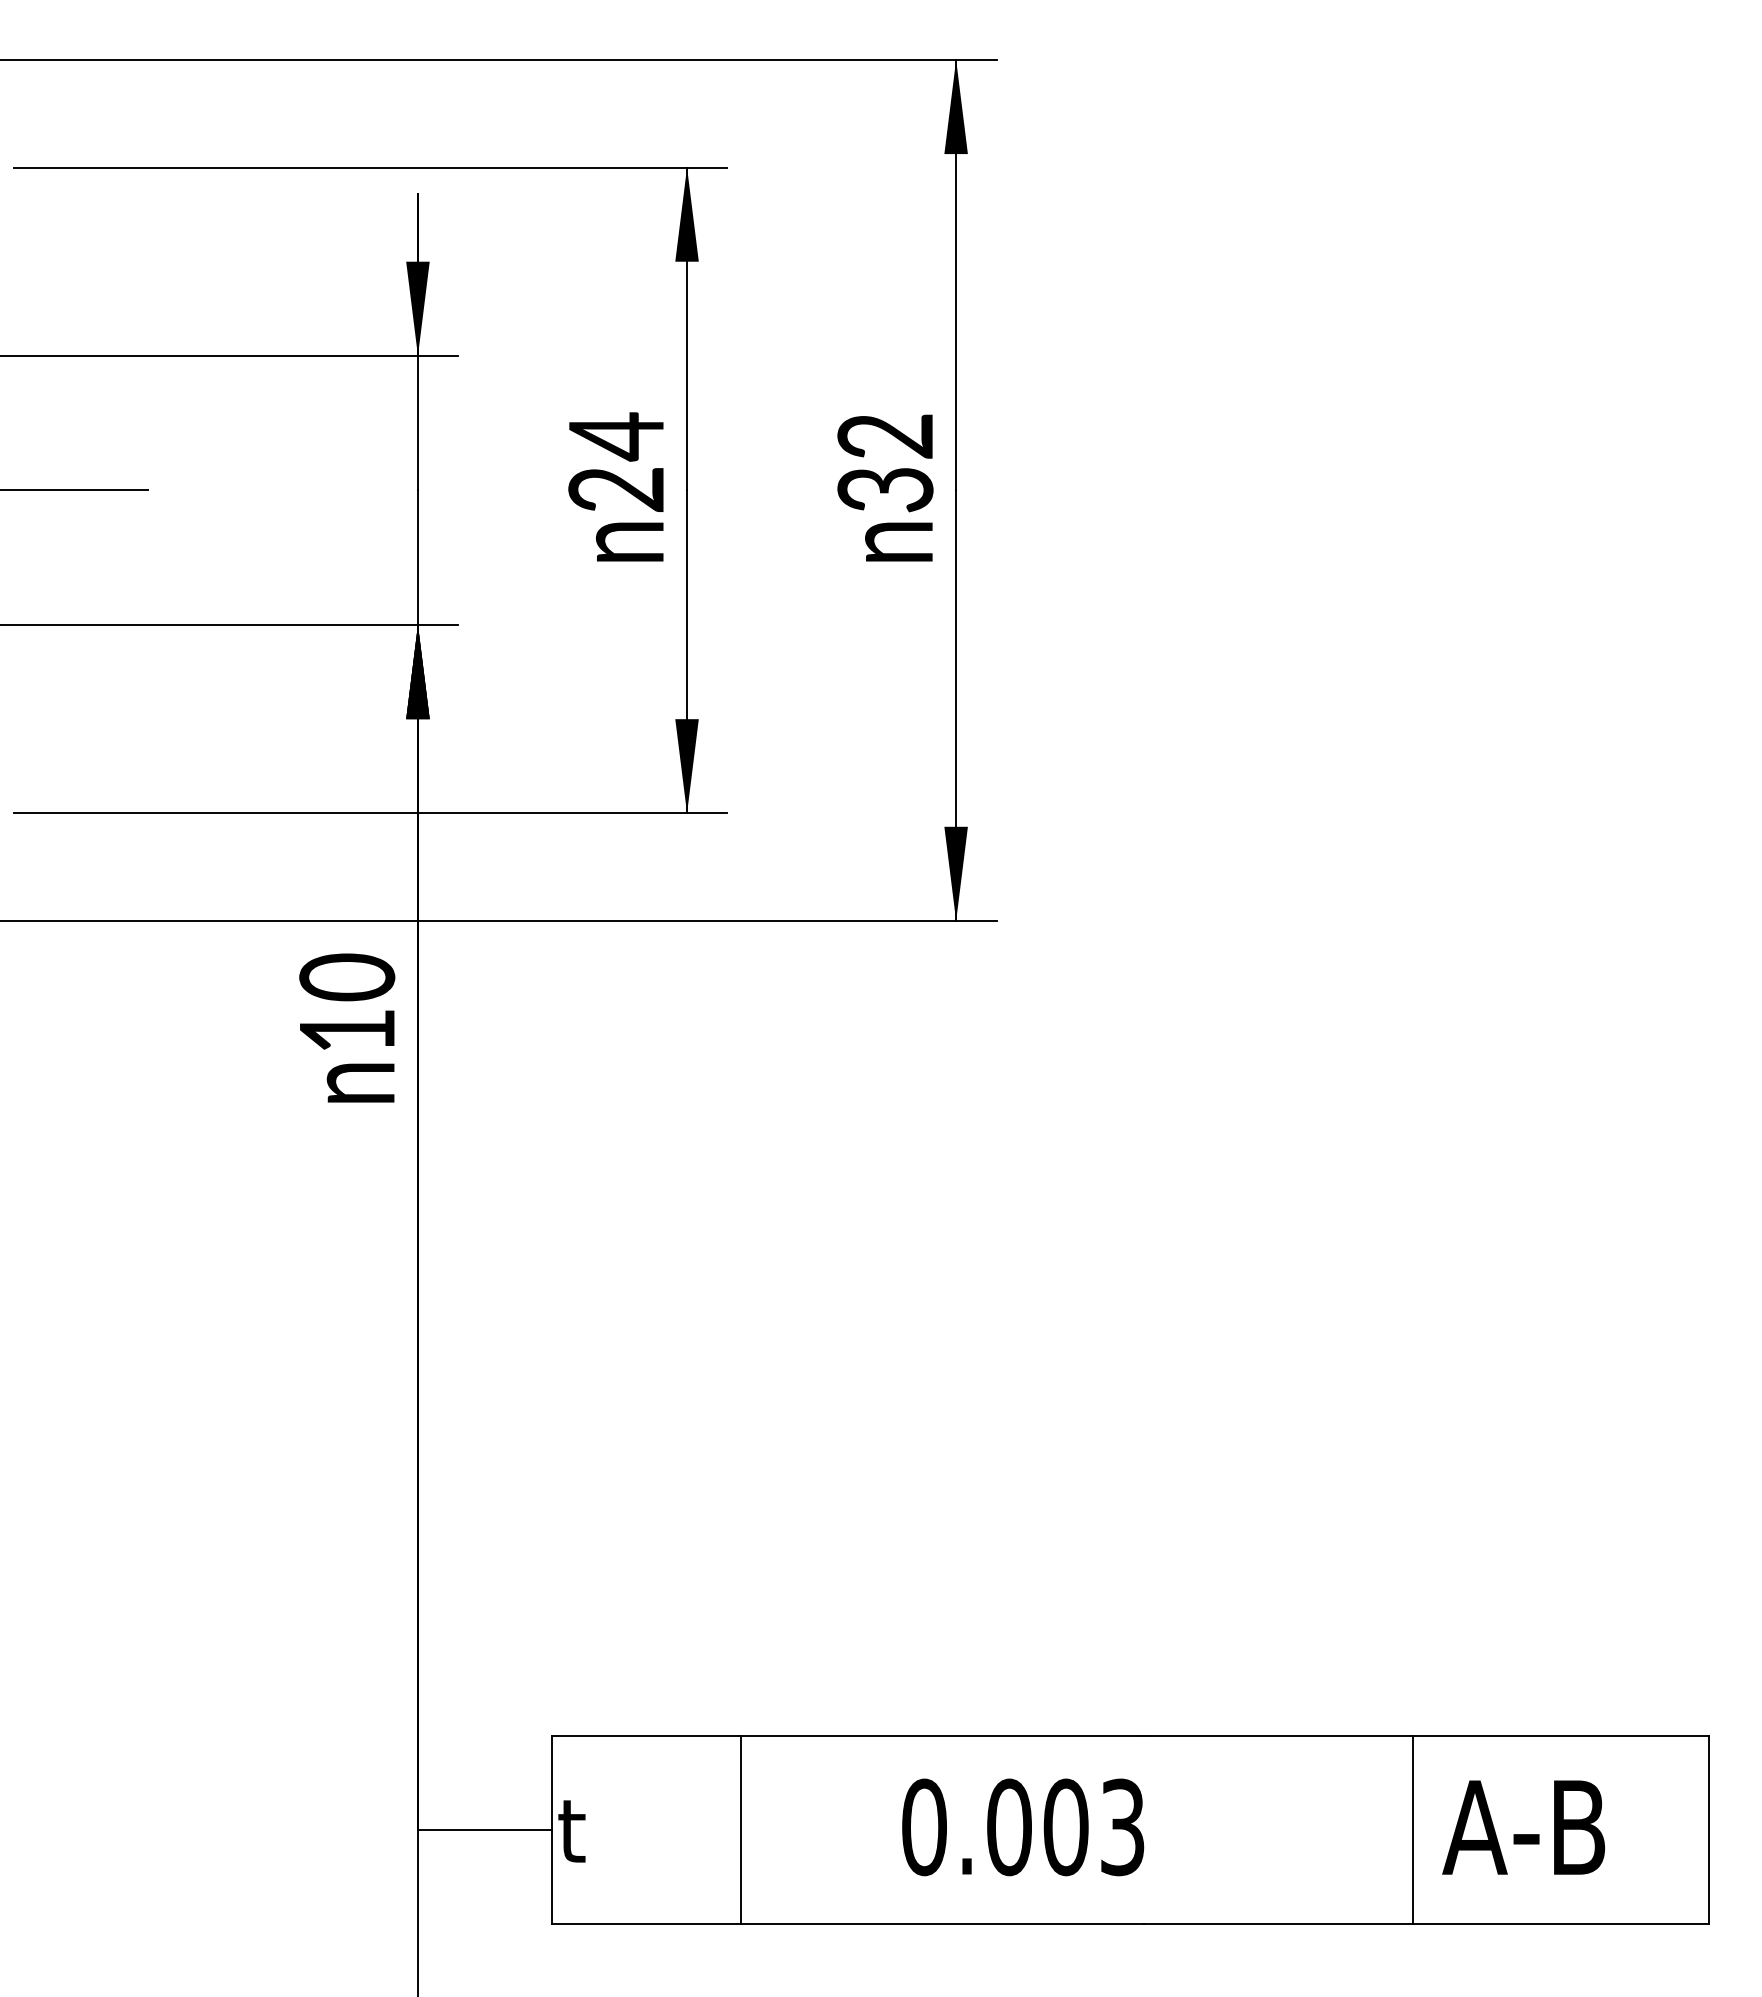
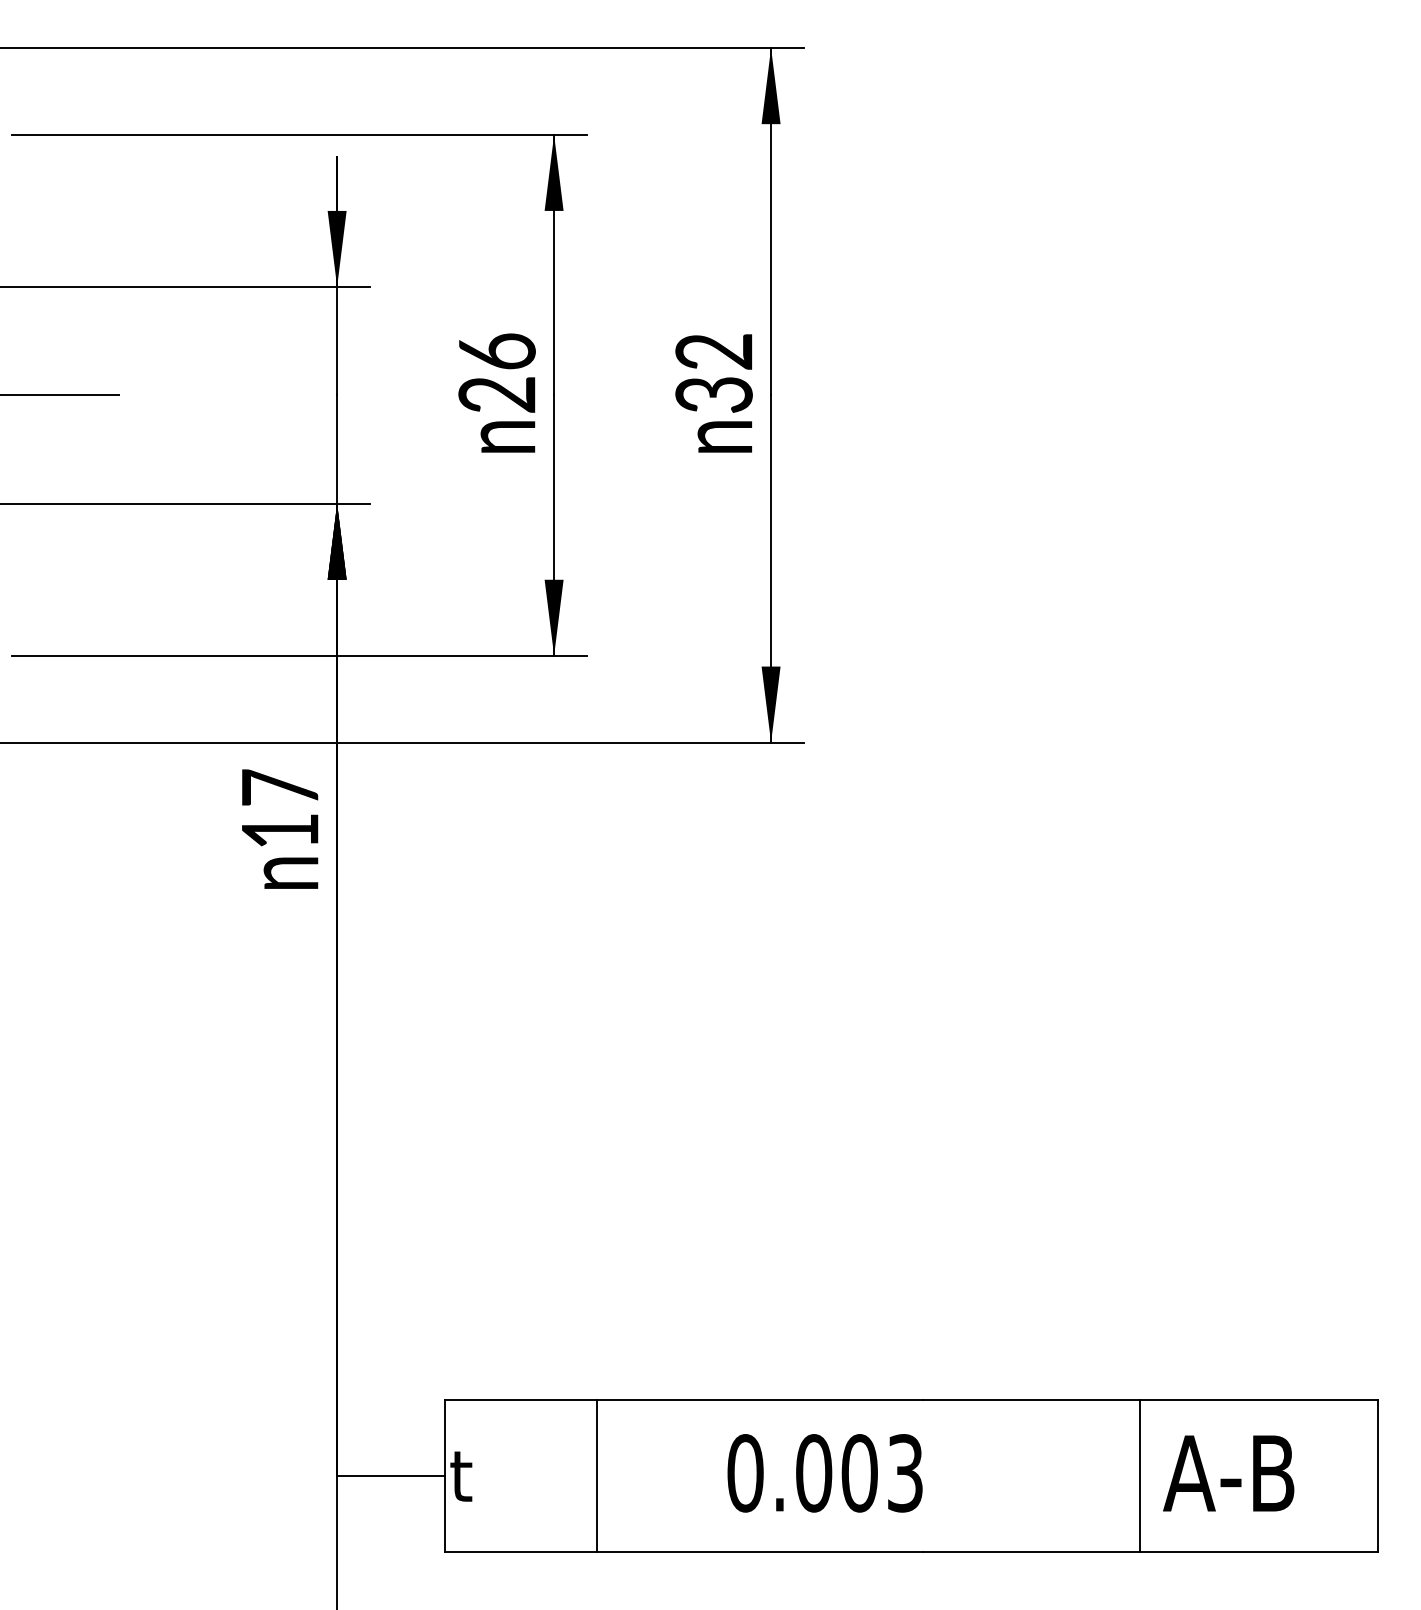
text: (616, 436) -> (497, 351), 24 -> 26
text: (347, 977) -> (280, 788), 10 -> 17

